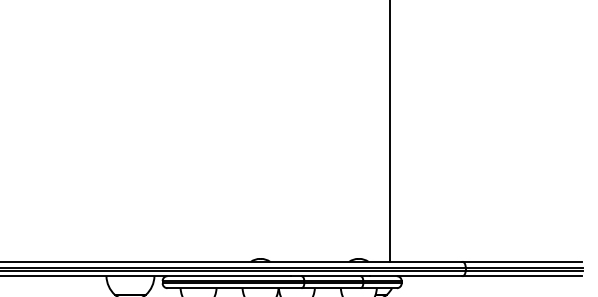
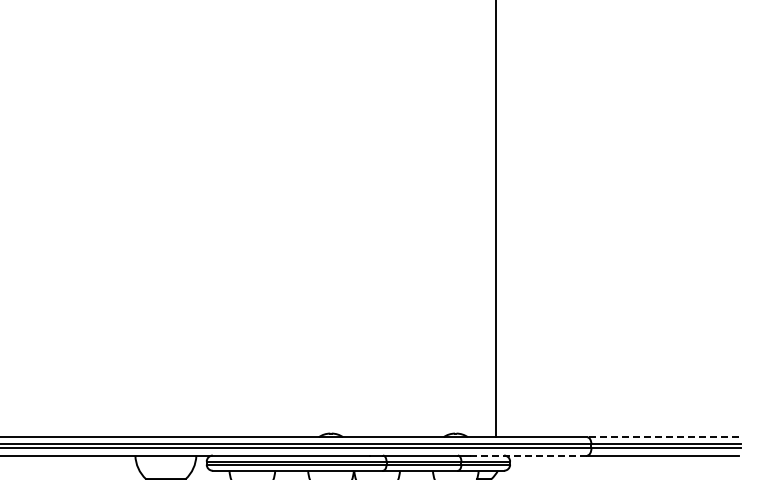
line: (521, 261) -> (662, 437), solid -> dashed
line: (416, 276) -> (528, 455), solid -> dashed

